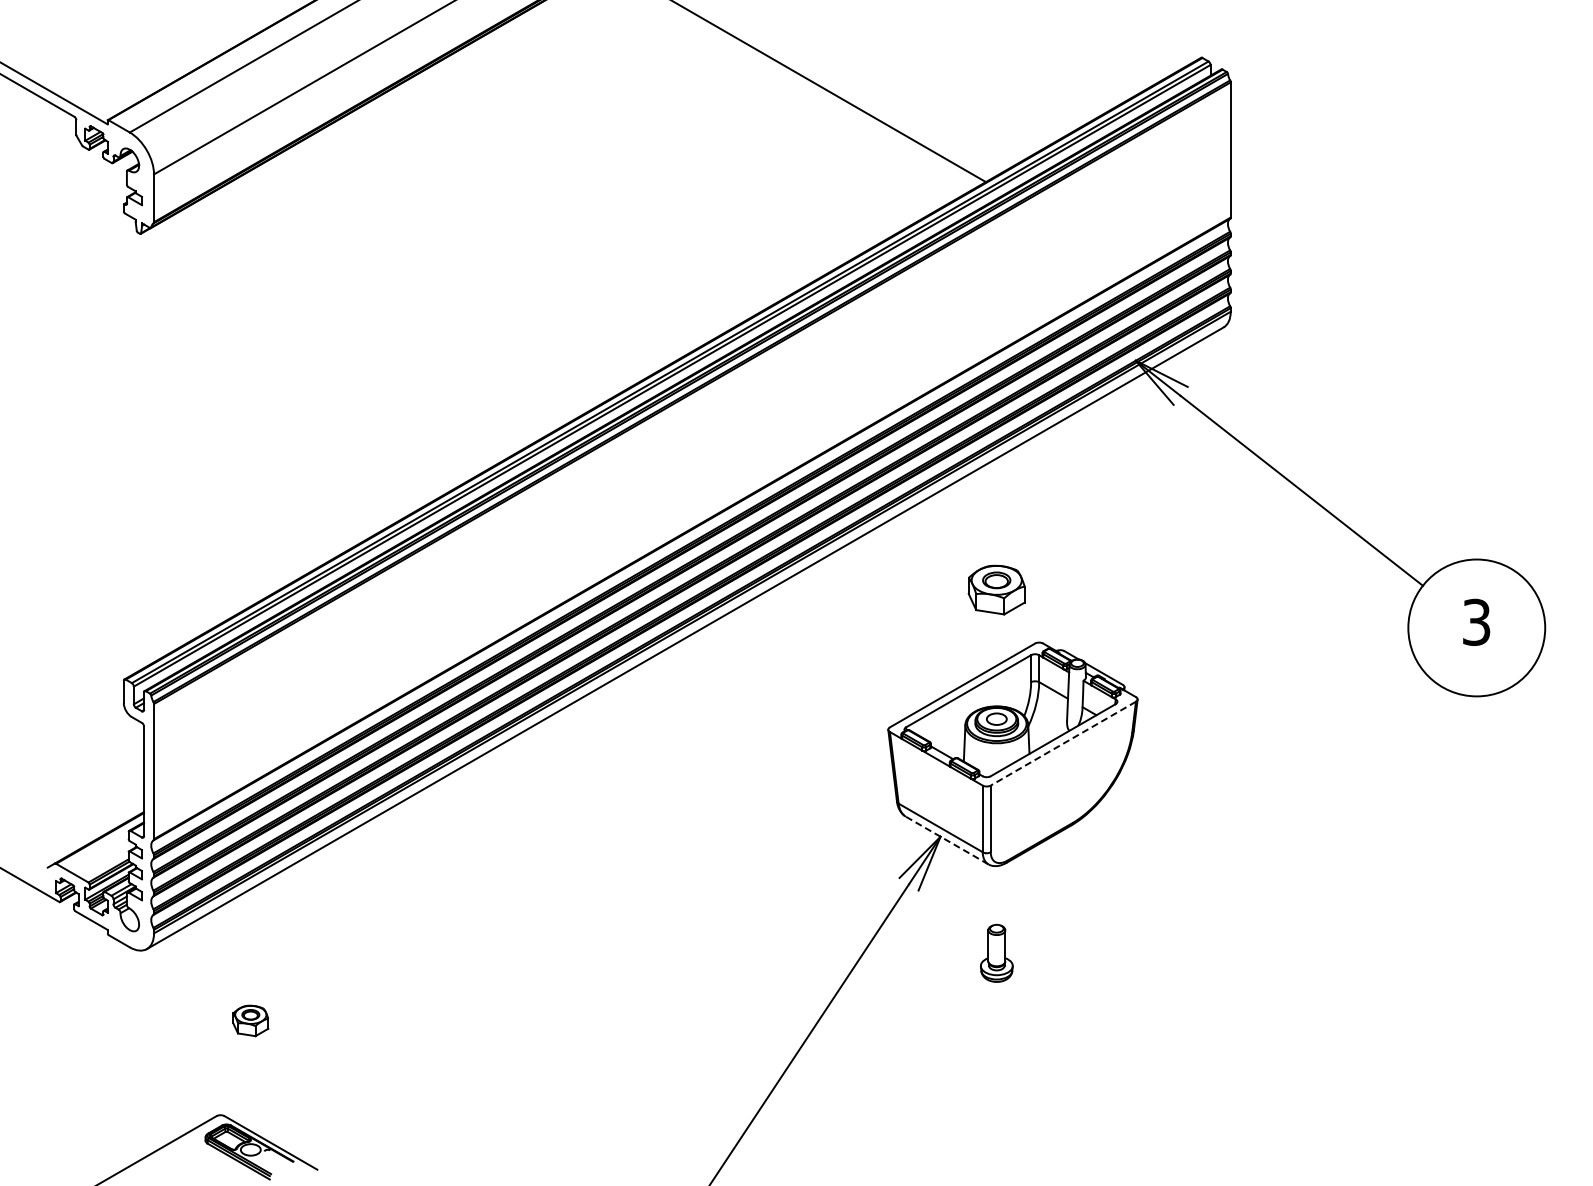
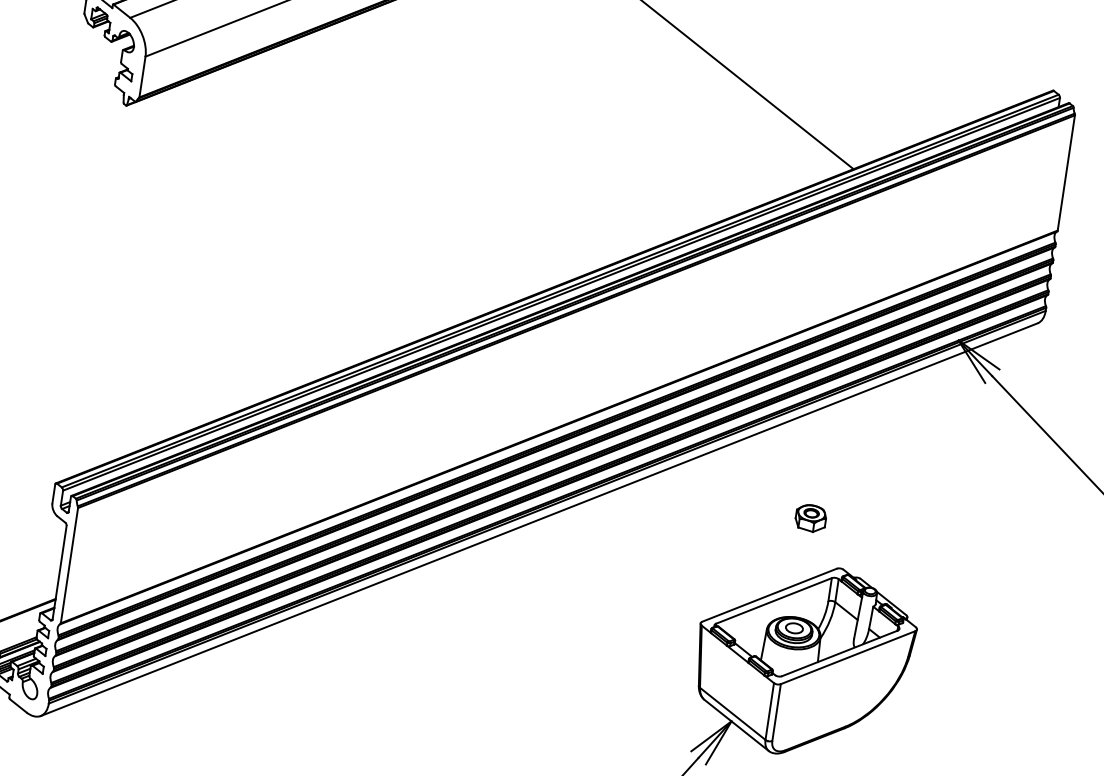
part: (996, 590) -> (810, 518), size x0.62
line: (1063, 743) -> (848, 657), dashed -> solid
line: (947, 840) -> (736, 725), dashed -> solid

